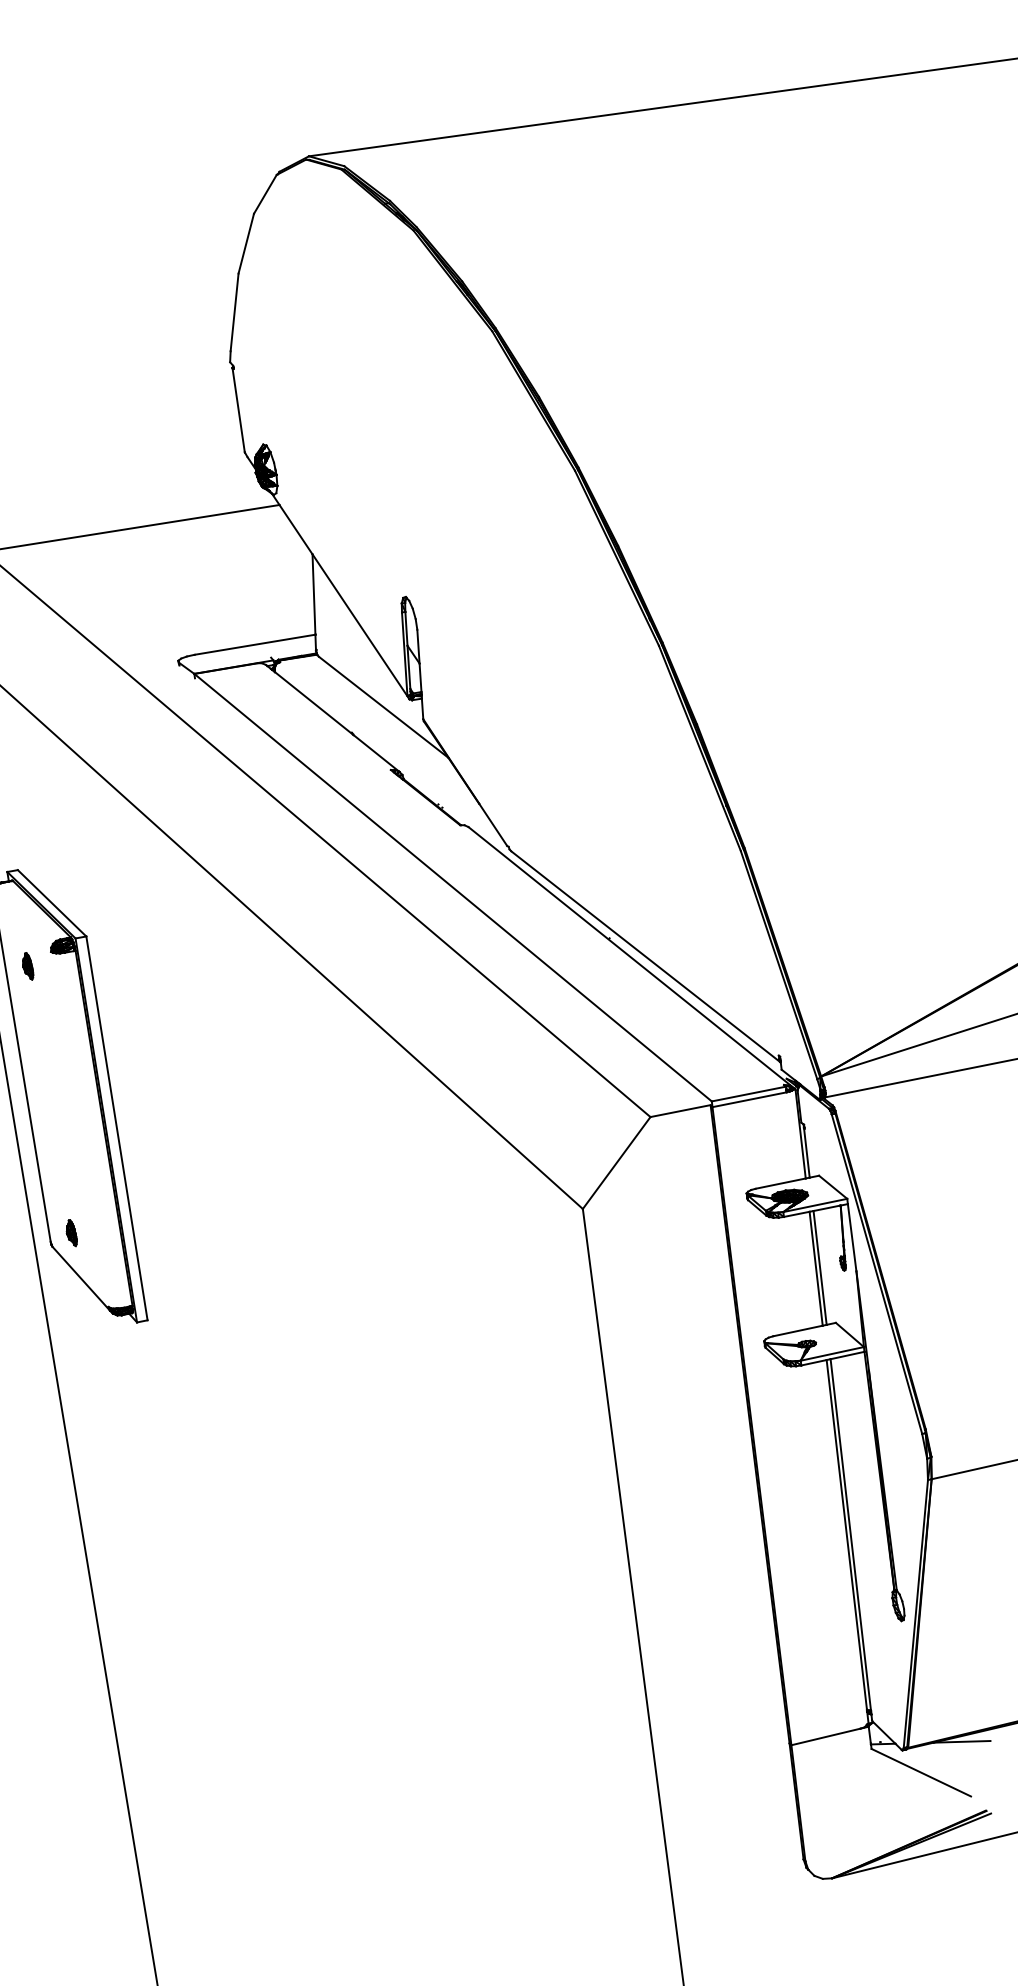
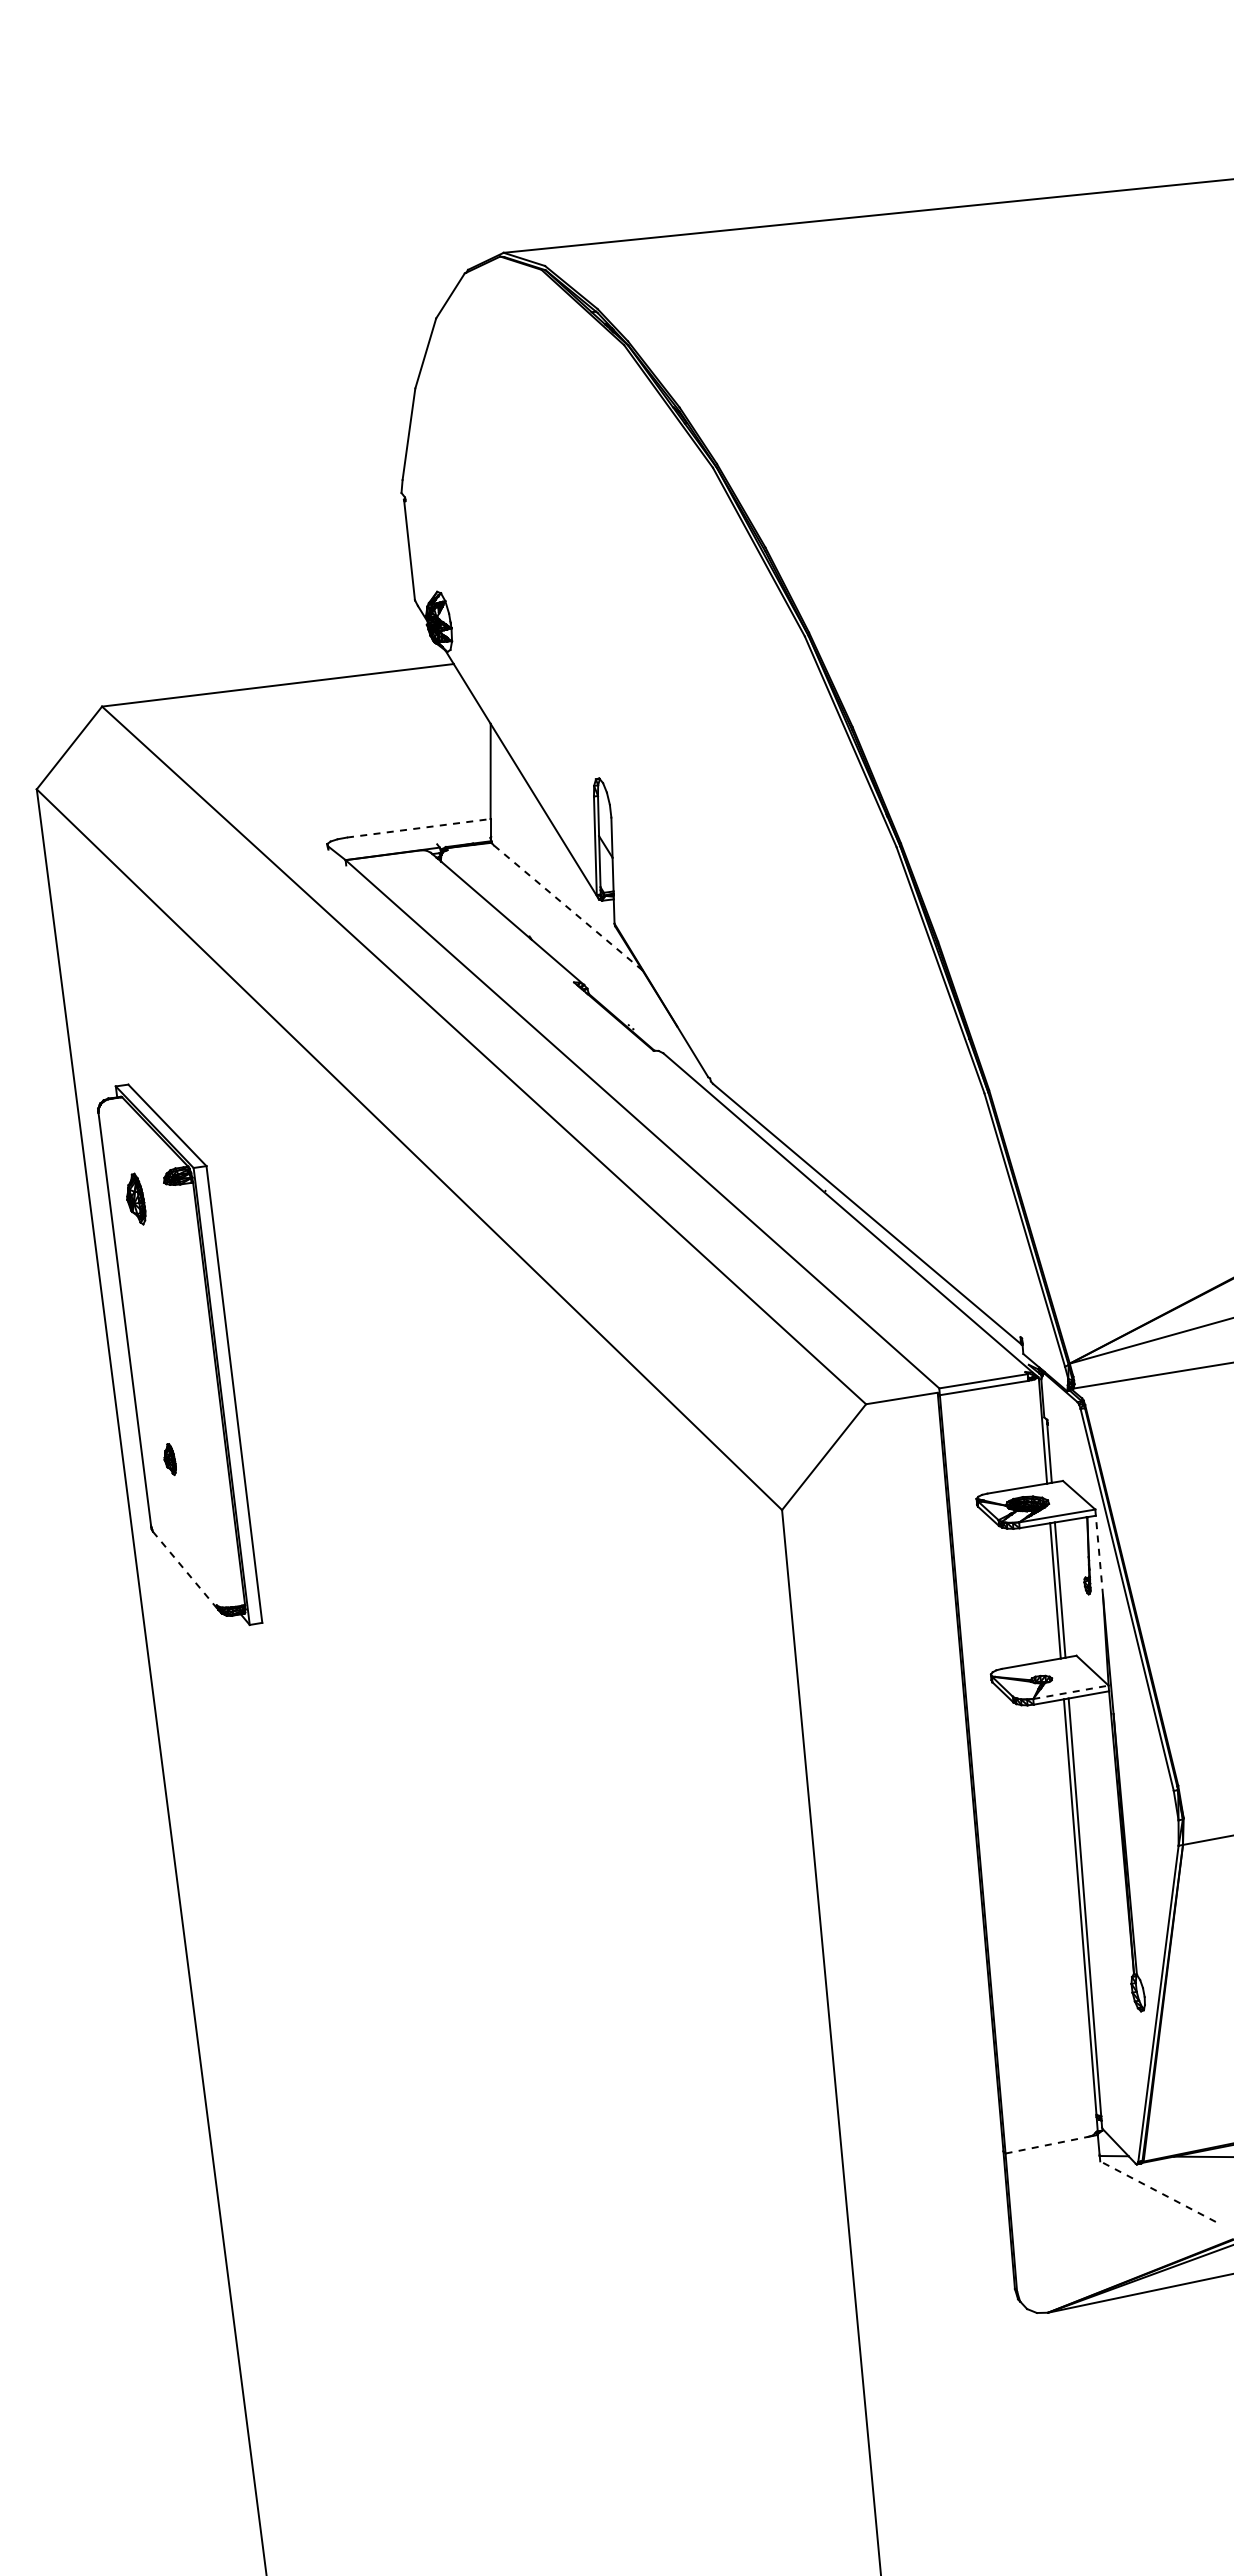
line: (255, 644) -> (419, 828), solid -> dashed
line: (383, 706) -> (567, 907), solid -> dashed
part: (27, 966) -> (135, 1198), size x1.6
part: (71, 1233) -> (169, 1459), moved
line: (852, 1237) -> (1099, 1555), solid -> dashed
line: (81, 1278) -> (185, 1570), solid -> dashed
line: (832, 1354) -> (1071, 1692), solid -> dashed
line: (826, 1737) -> (1047, 2145), solid -> dashed
line: (920, 1772) -> (1157, 2191), solid -> dashed

